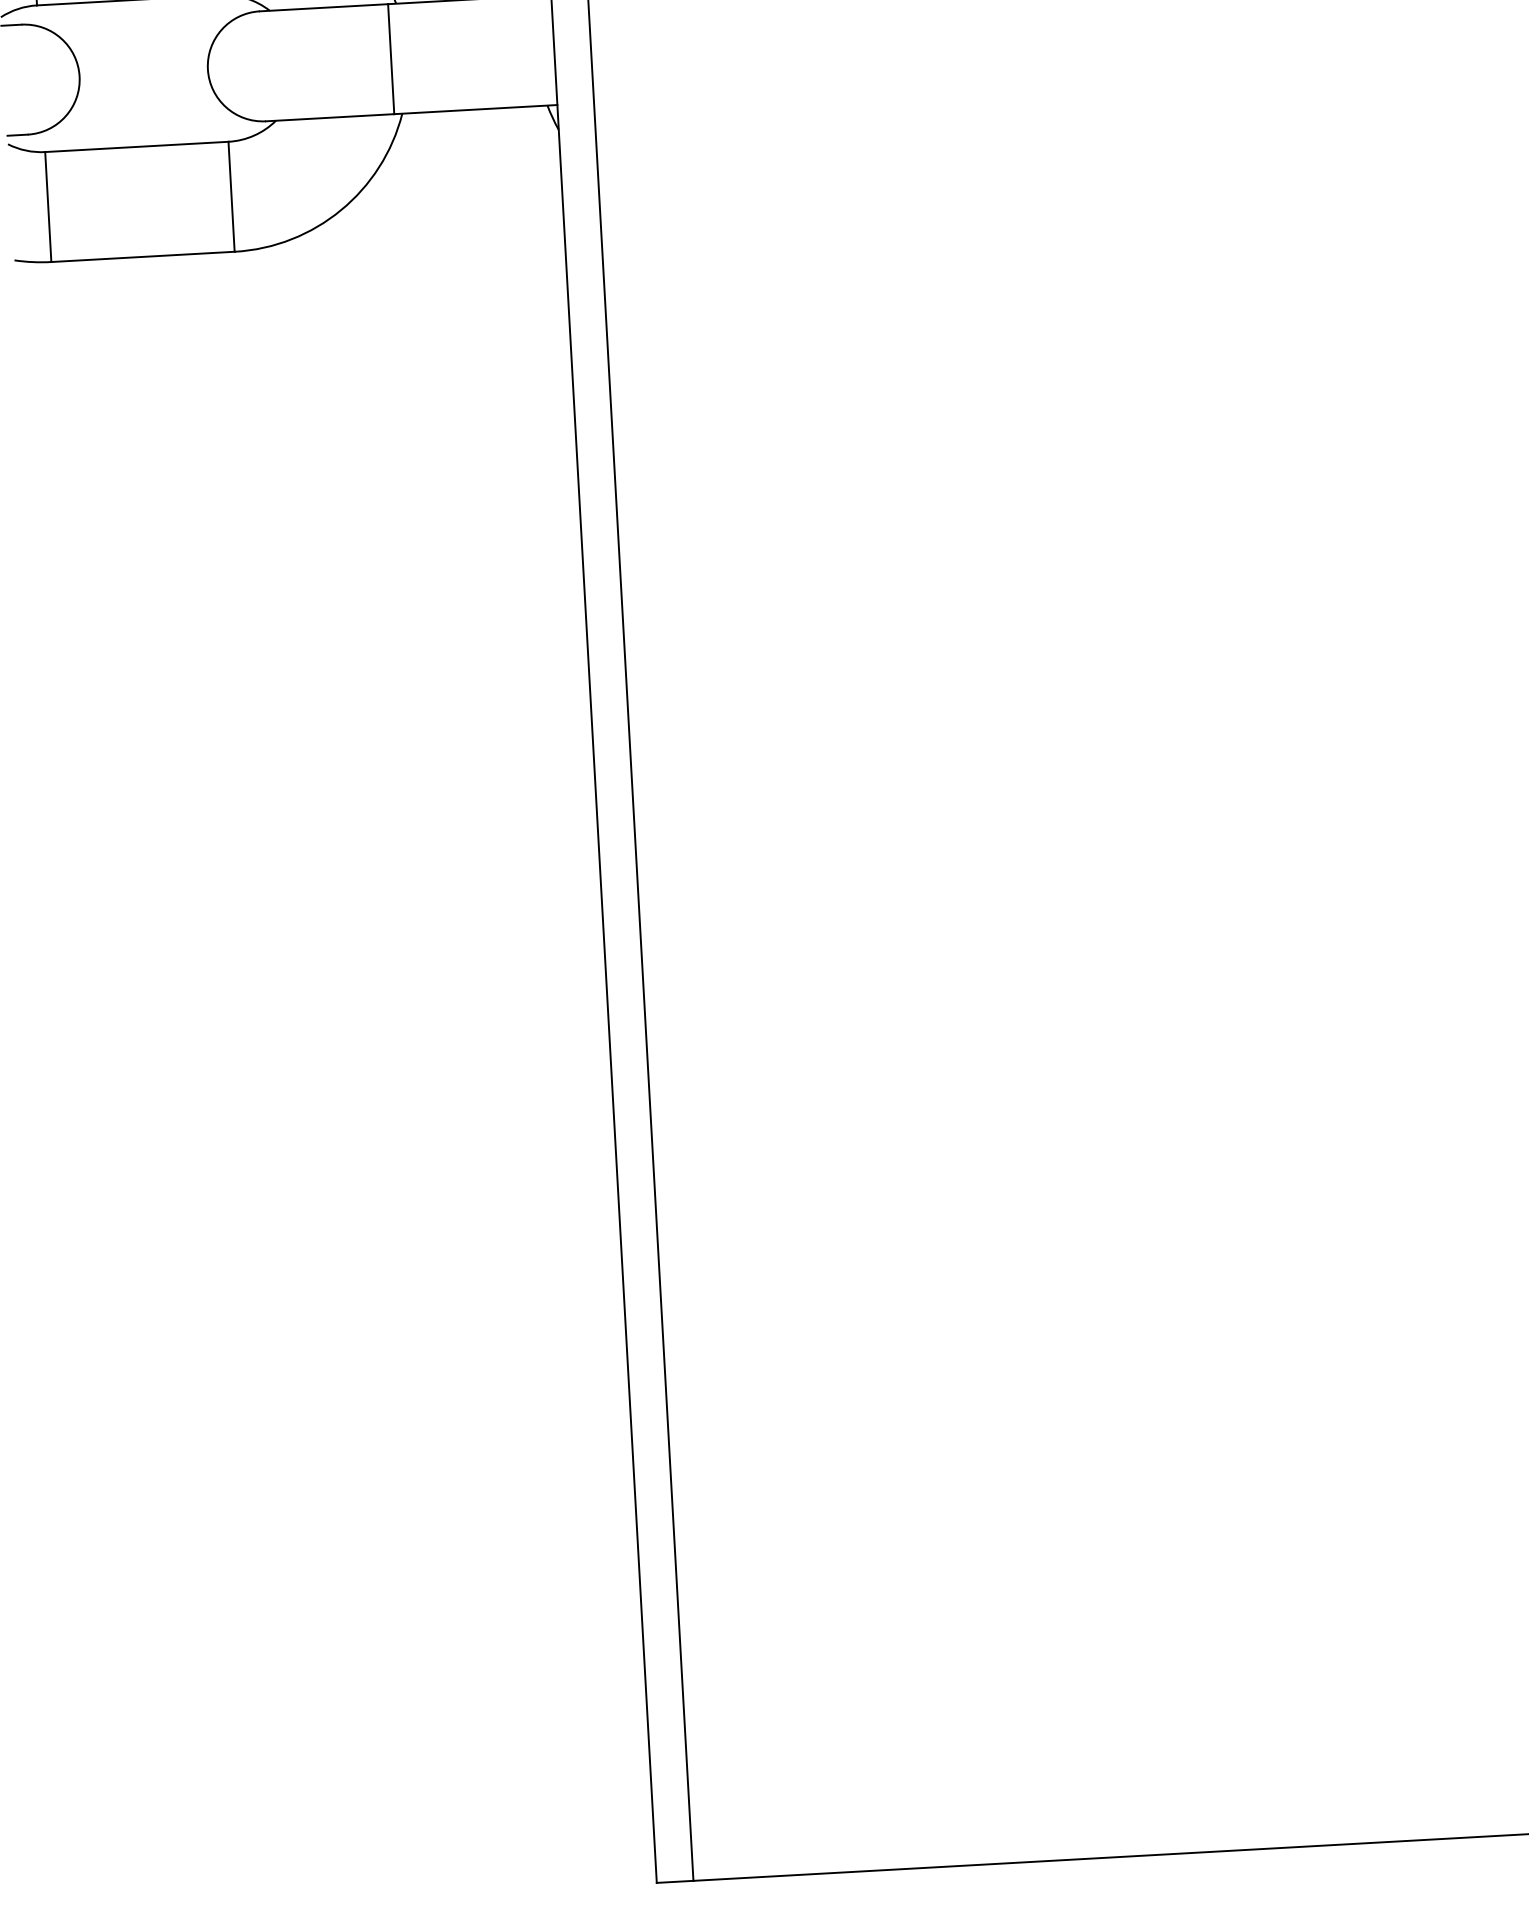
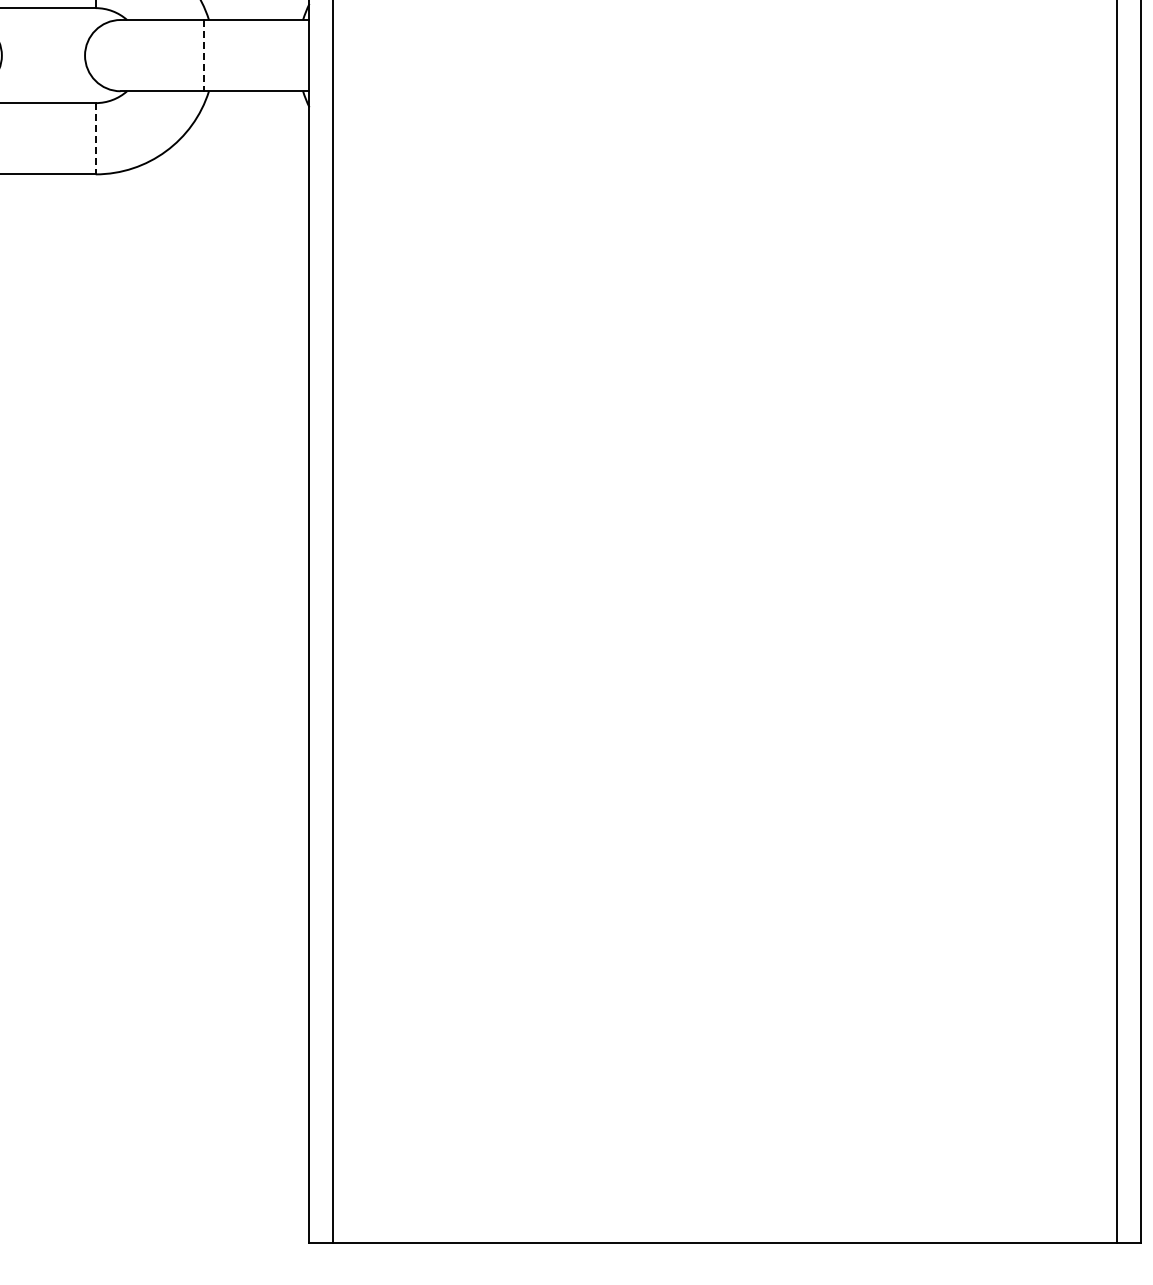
line: (390, 58) -> (203, 55), solid -> dashed
line: (231, 196) -> (95, 138), solid -> dashed

